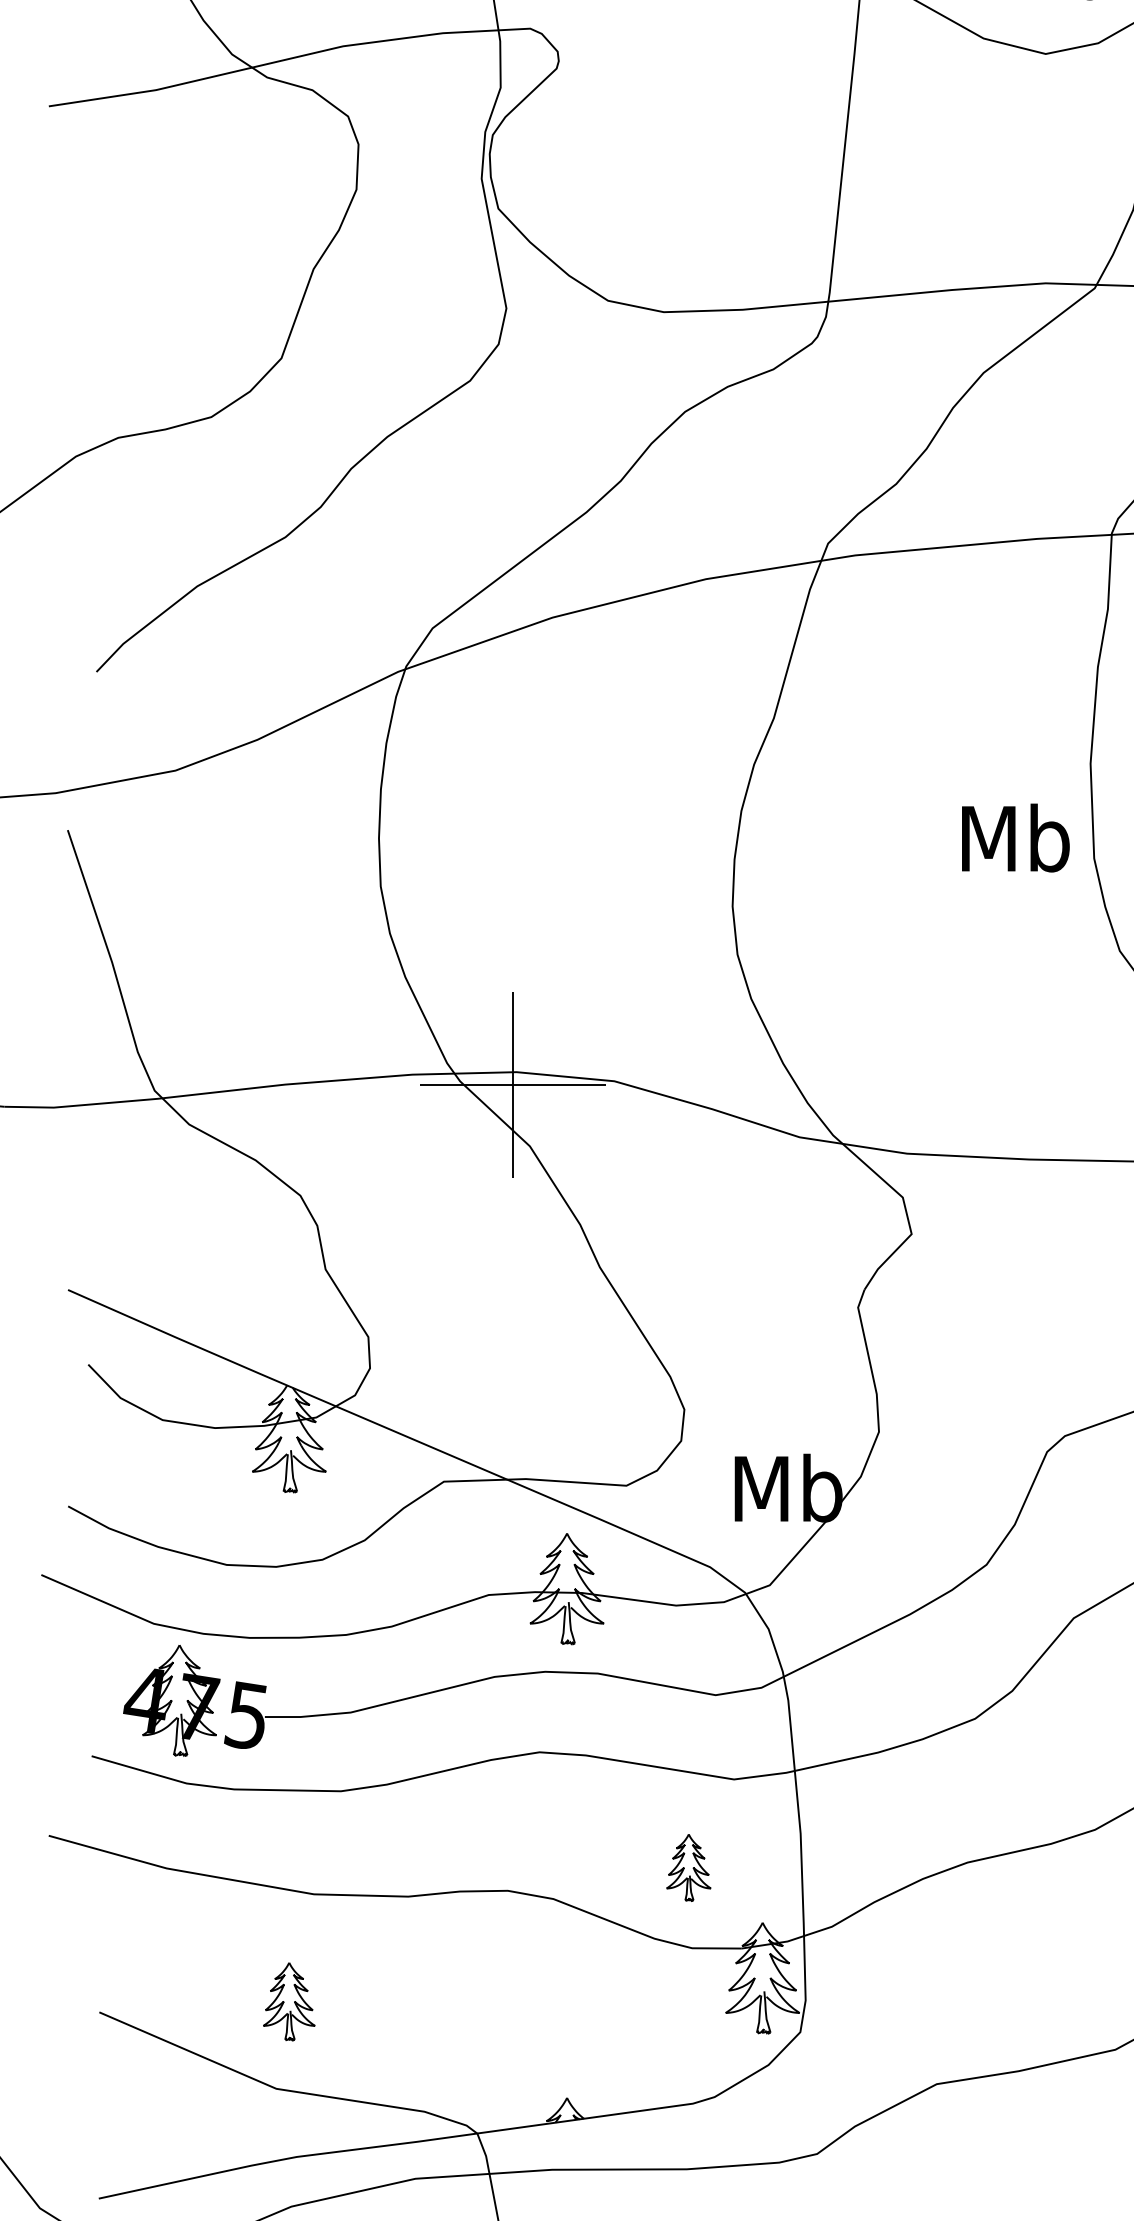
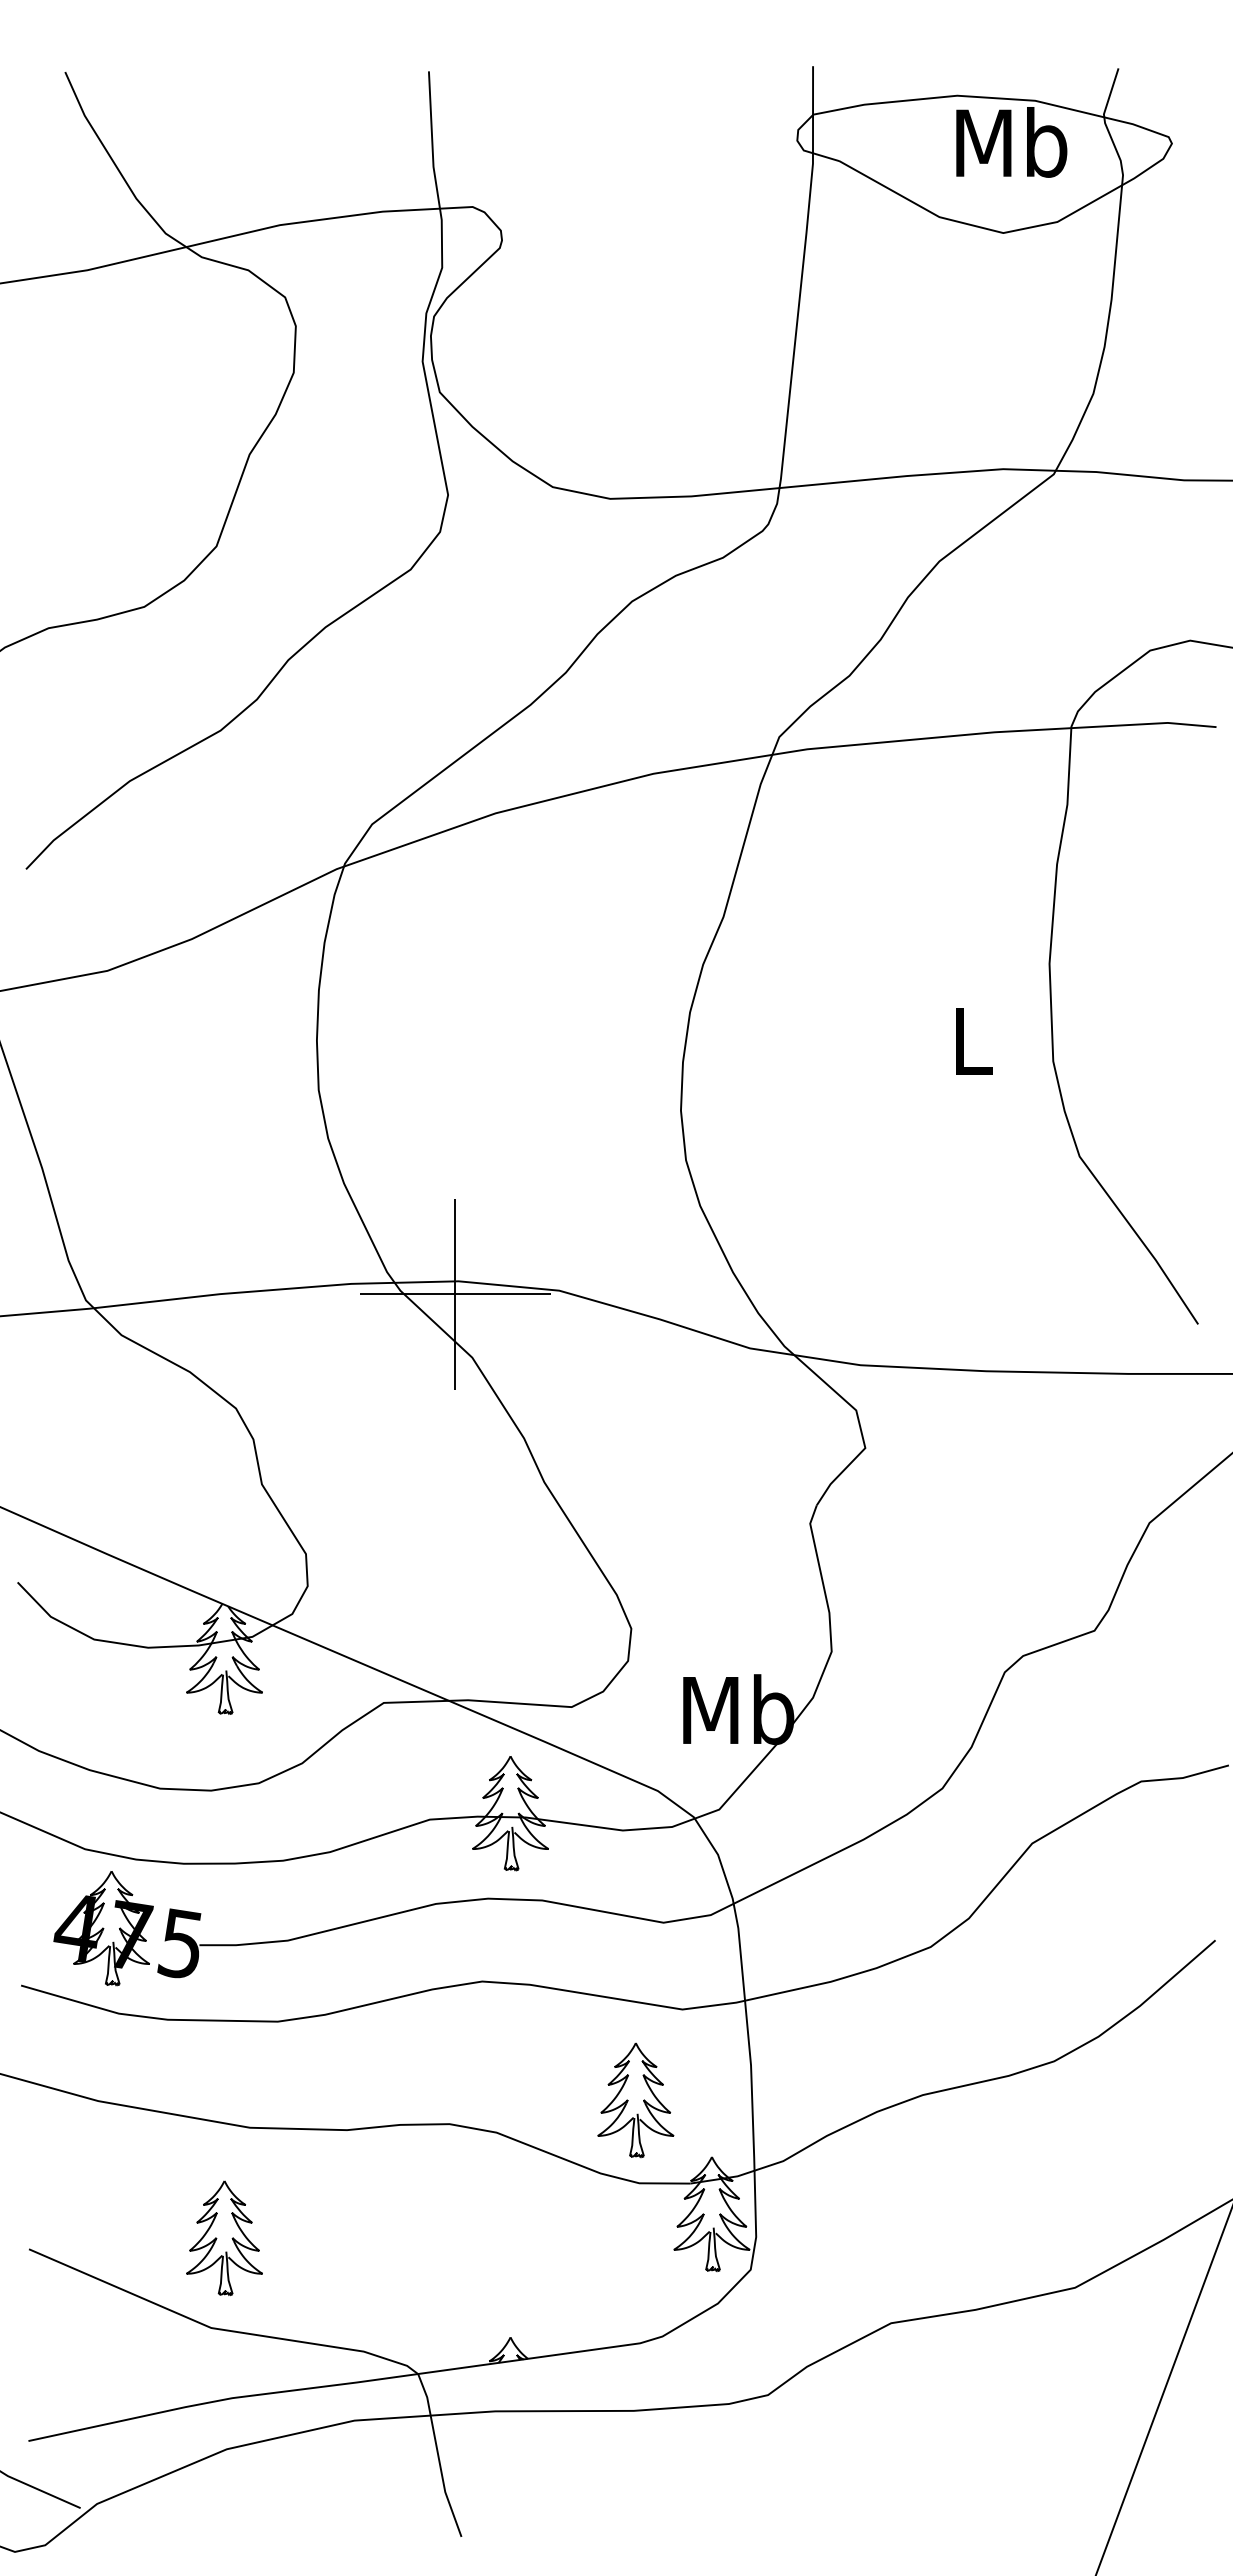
text: (1015, 837) -> (972, 1039), Mb -> L
part: (688, 1867) -> (635, 2100), size x1.67
part: (289, 2001) -> (224, 2238), size x1.43

